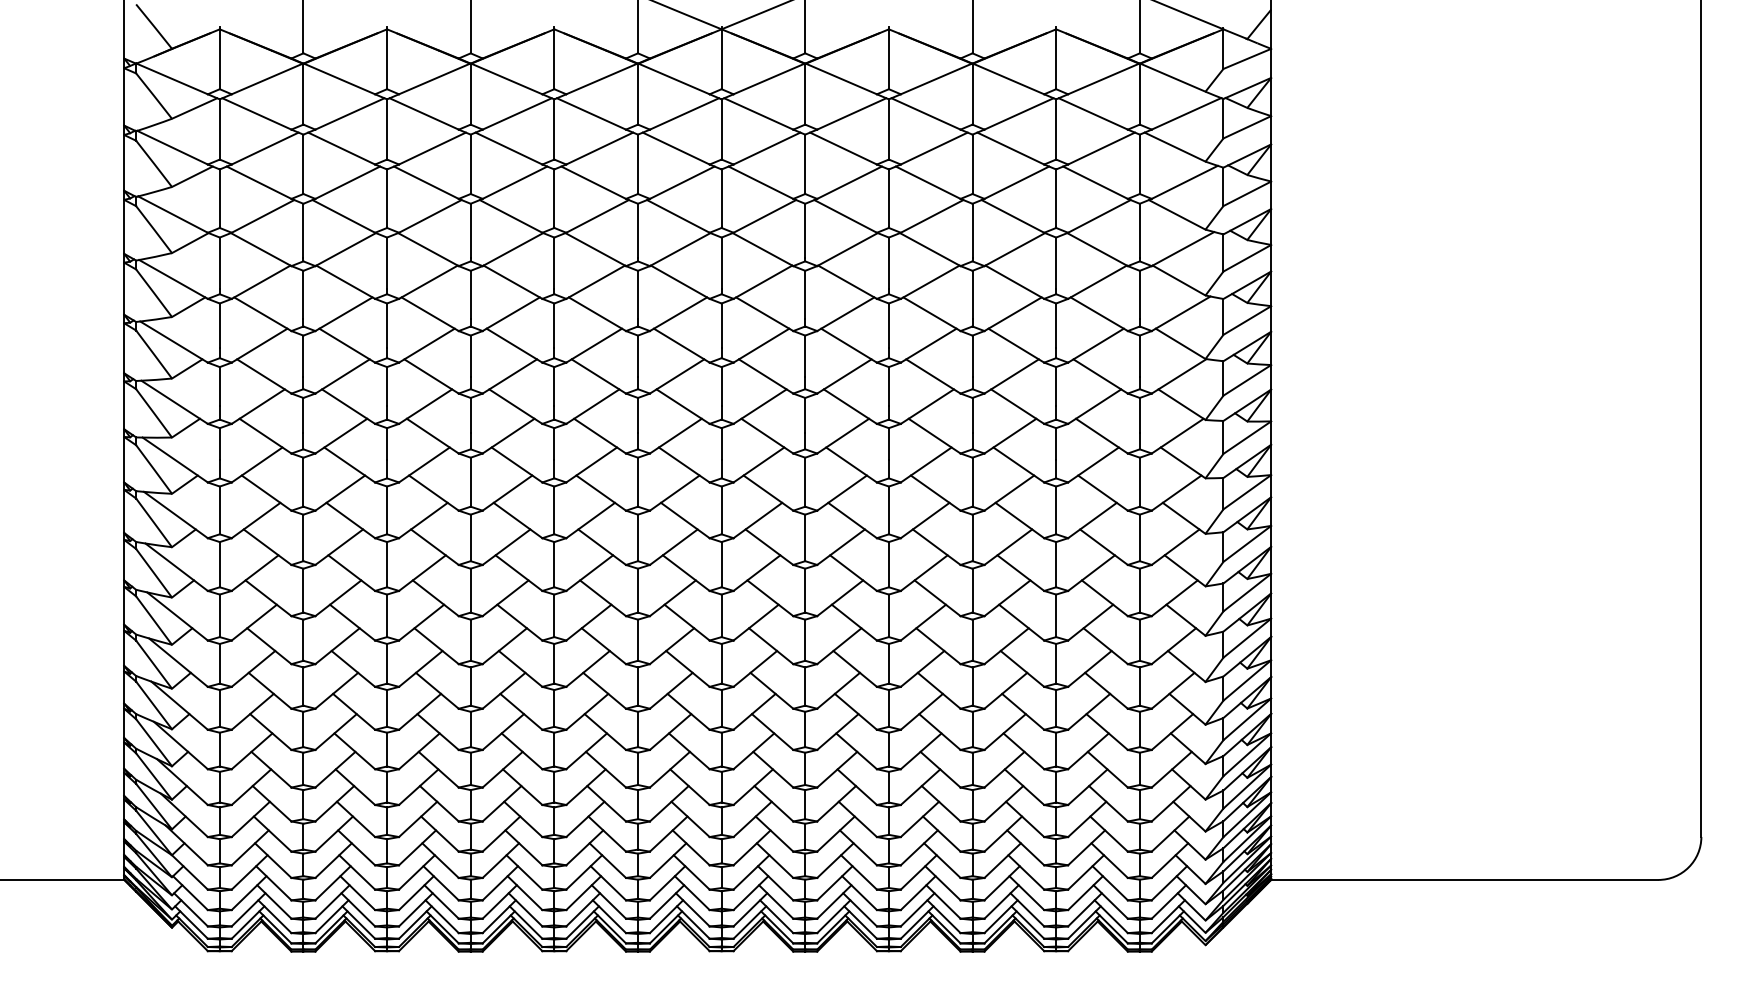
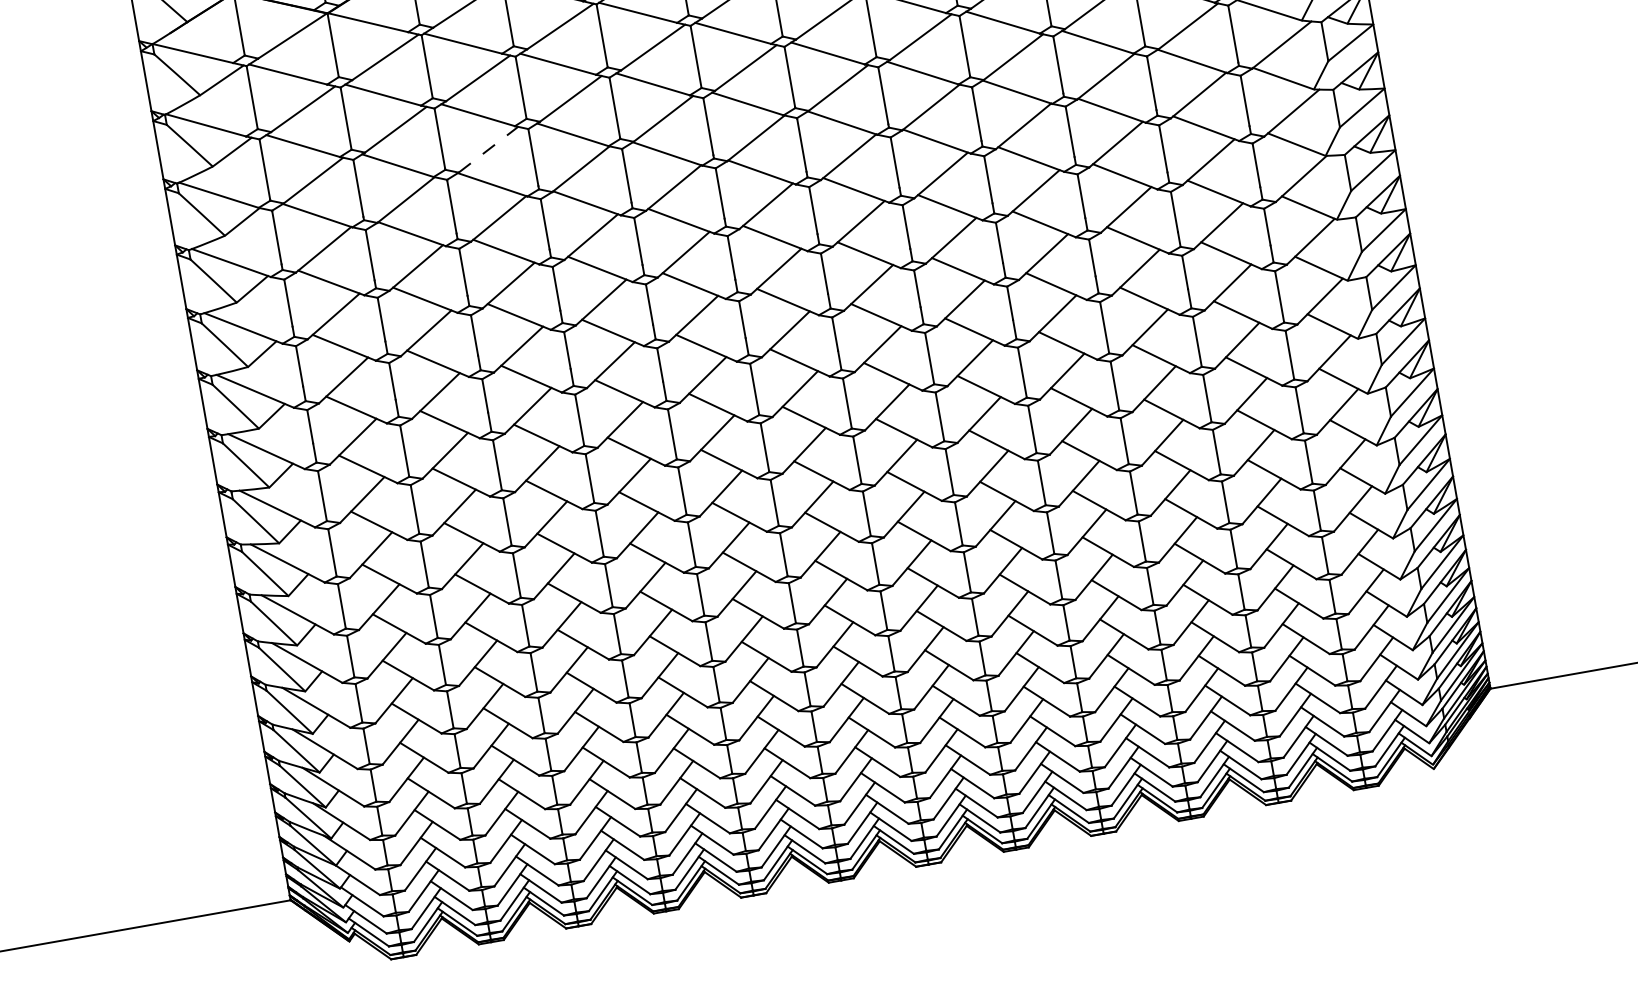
line: (430, 216) -> (488, 149), solid -> dashed

